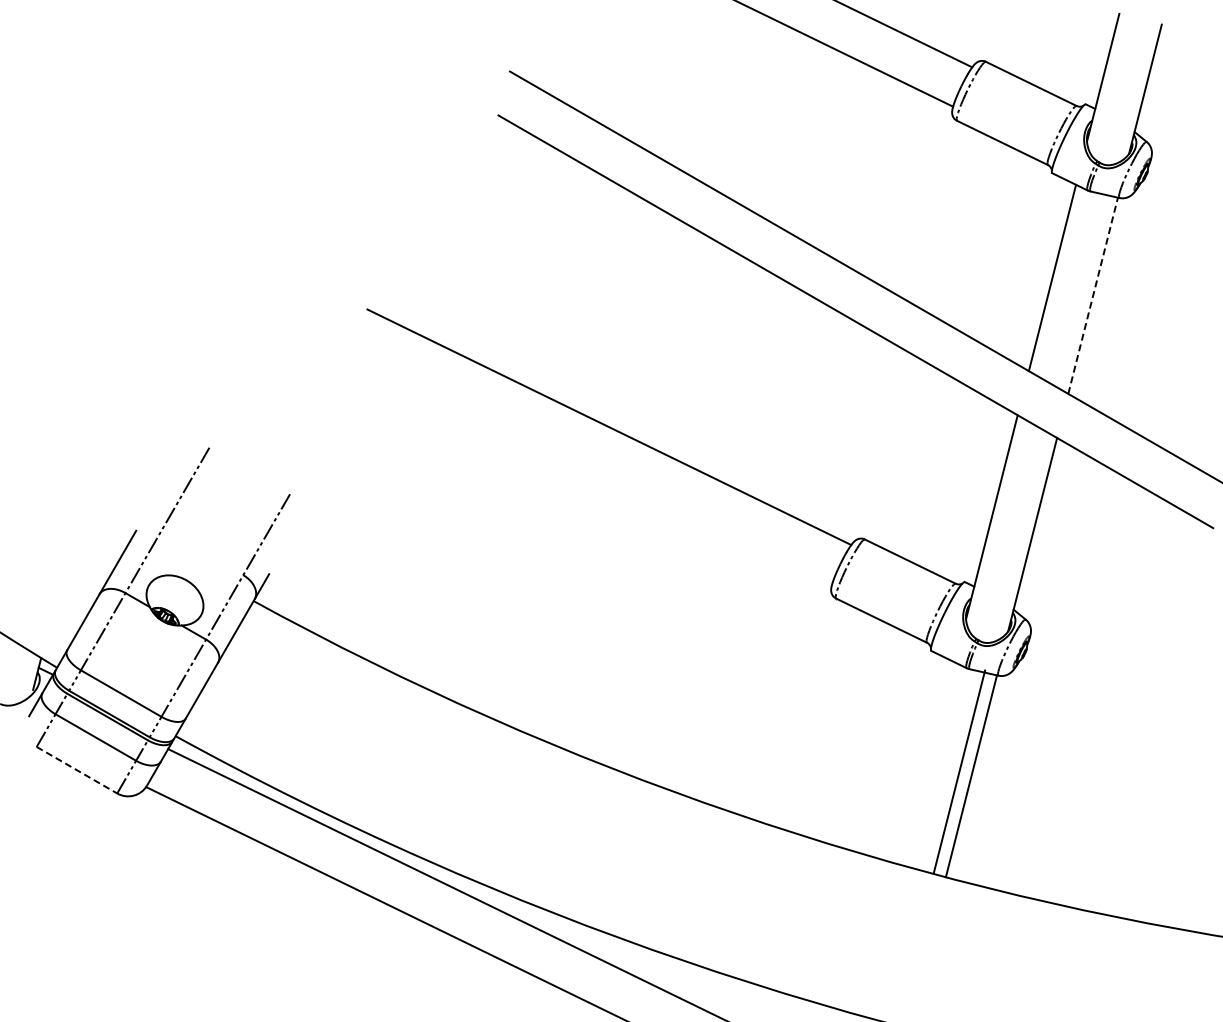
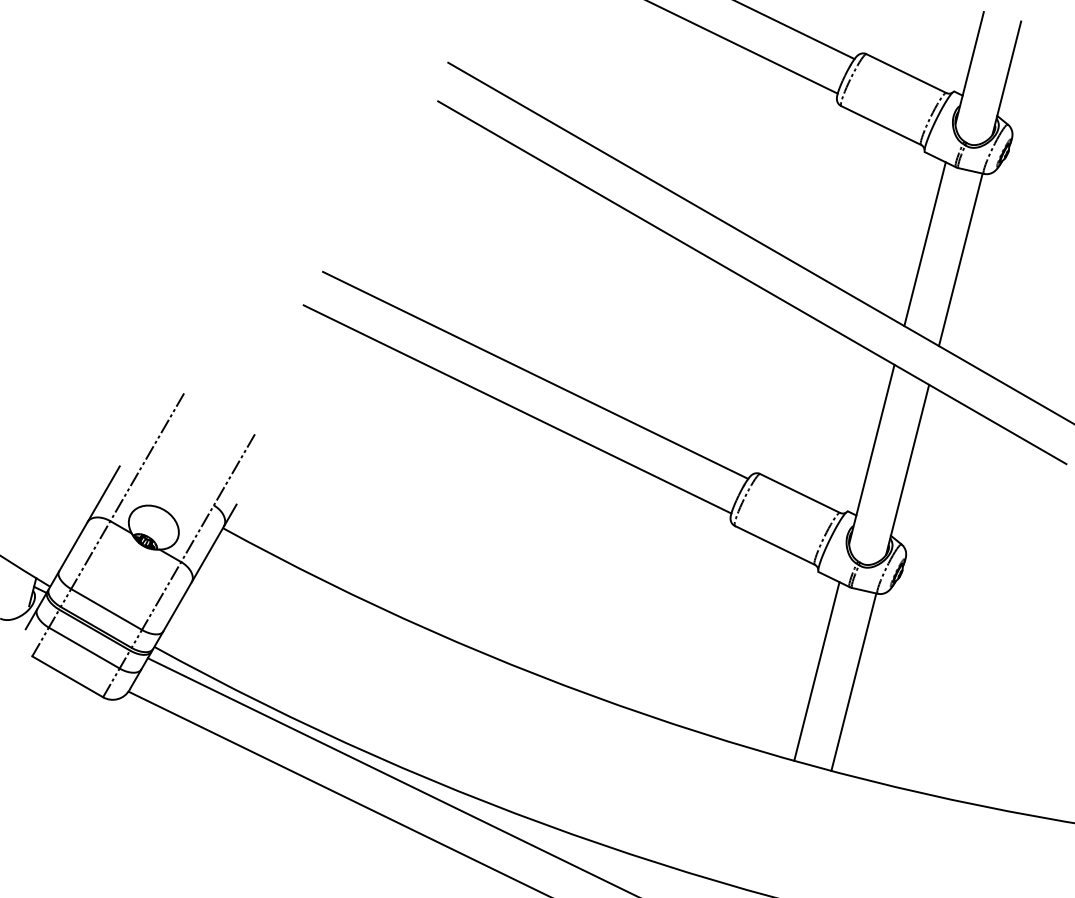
line: (1093, 295) -> (961, 259), dashed -> solid
line: (588, 465) -> (517, 409), added
line: (76, 770) -> (67, 677), dashed -> solid
line: (959, 771) -> (816, 670), moved

